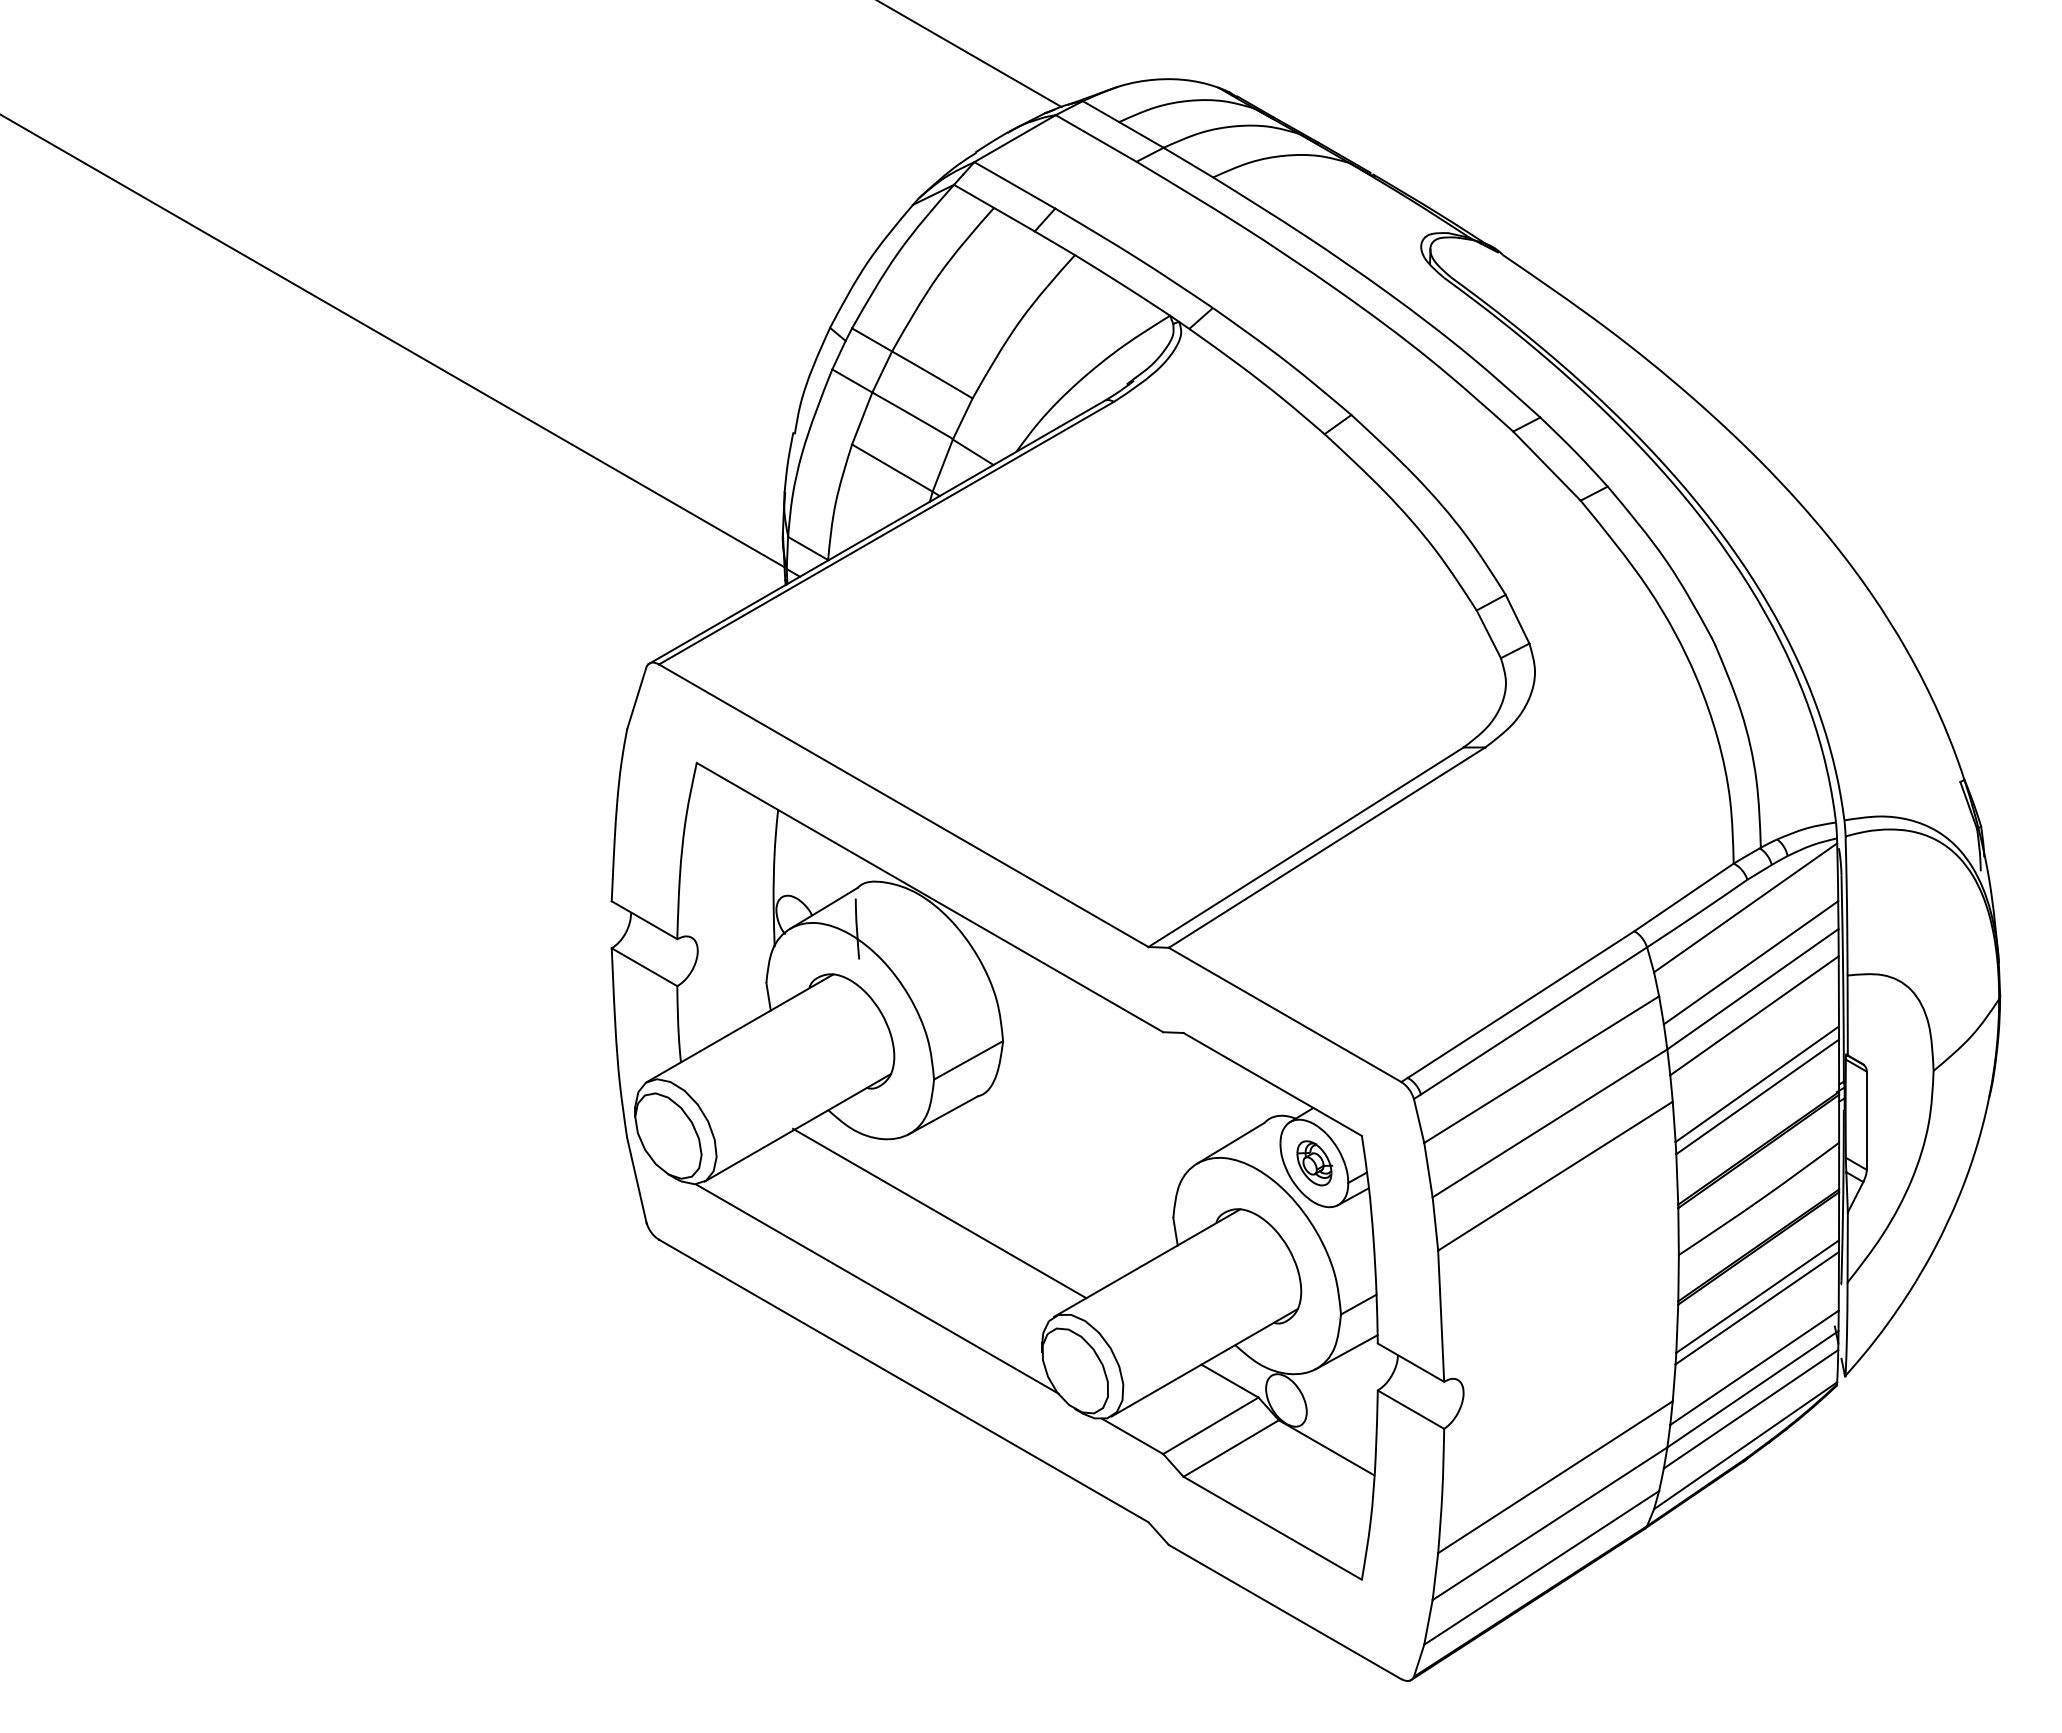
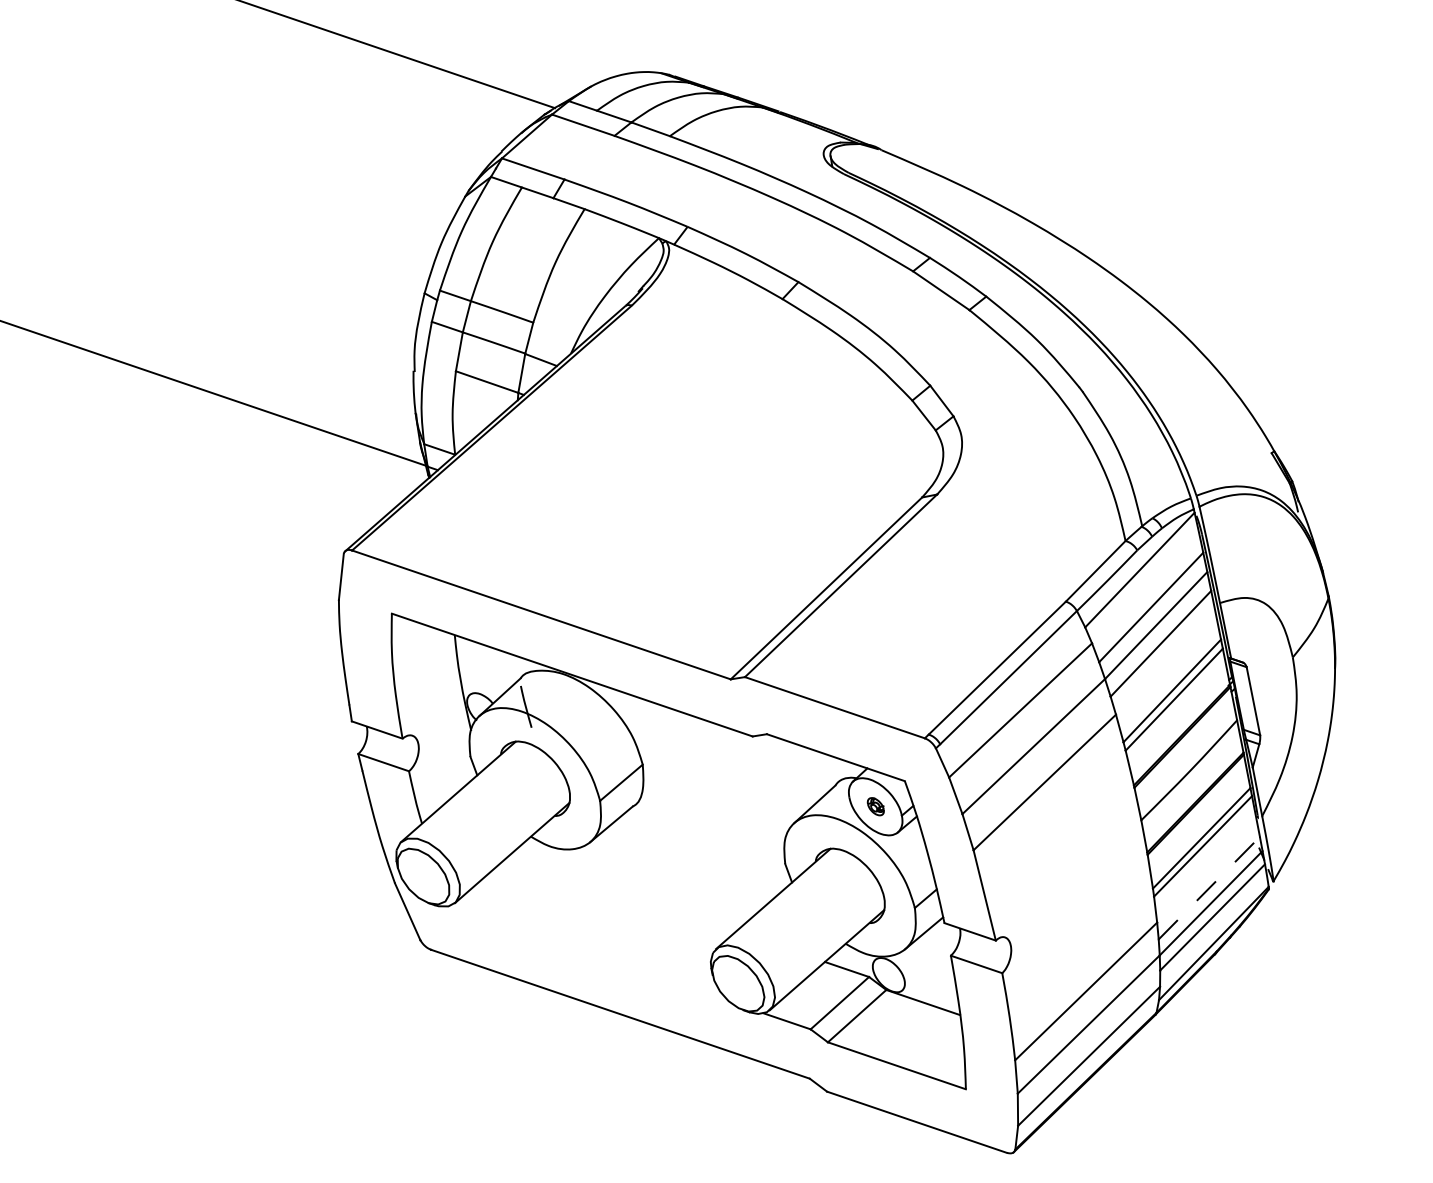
part: (1314, 1163) -> (875, 806), size x0.6
line: (939, 1213) -> (622, 893), removed
line: (877, 1288) -> (589, 953), removed
line: (1754, 1367) -> (1209, 887), solid -> dashed

